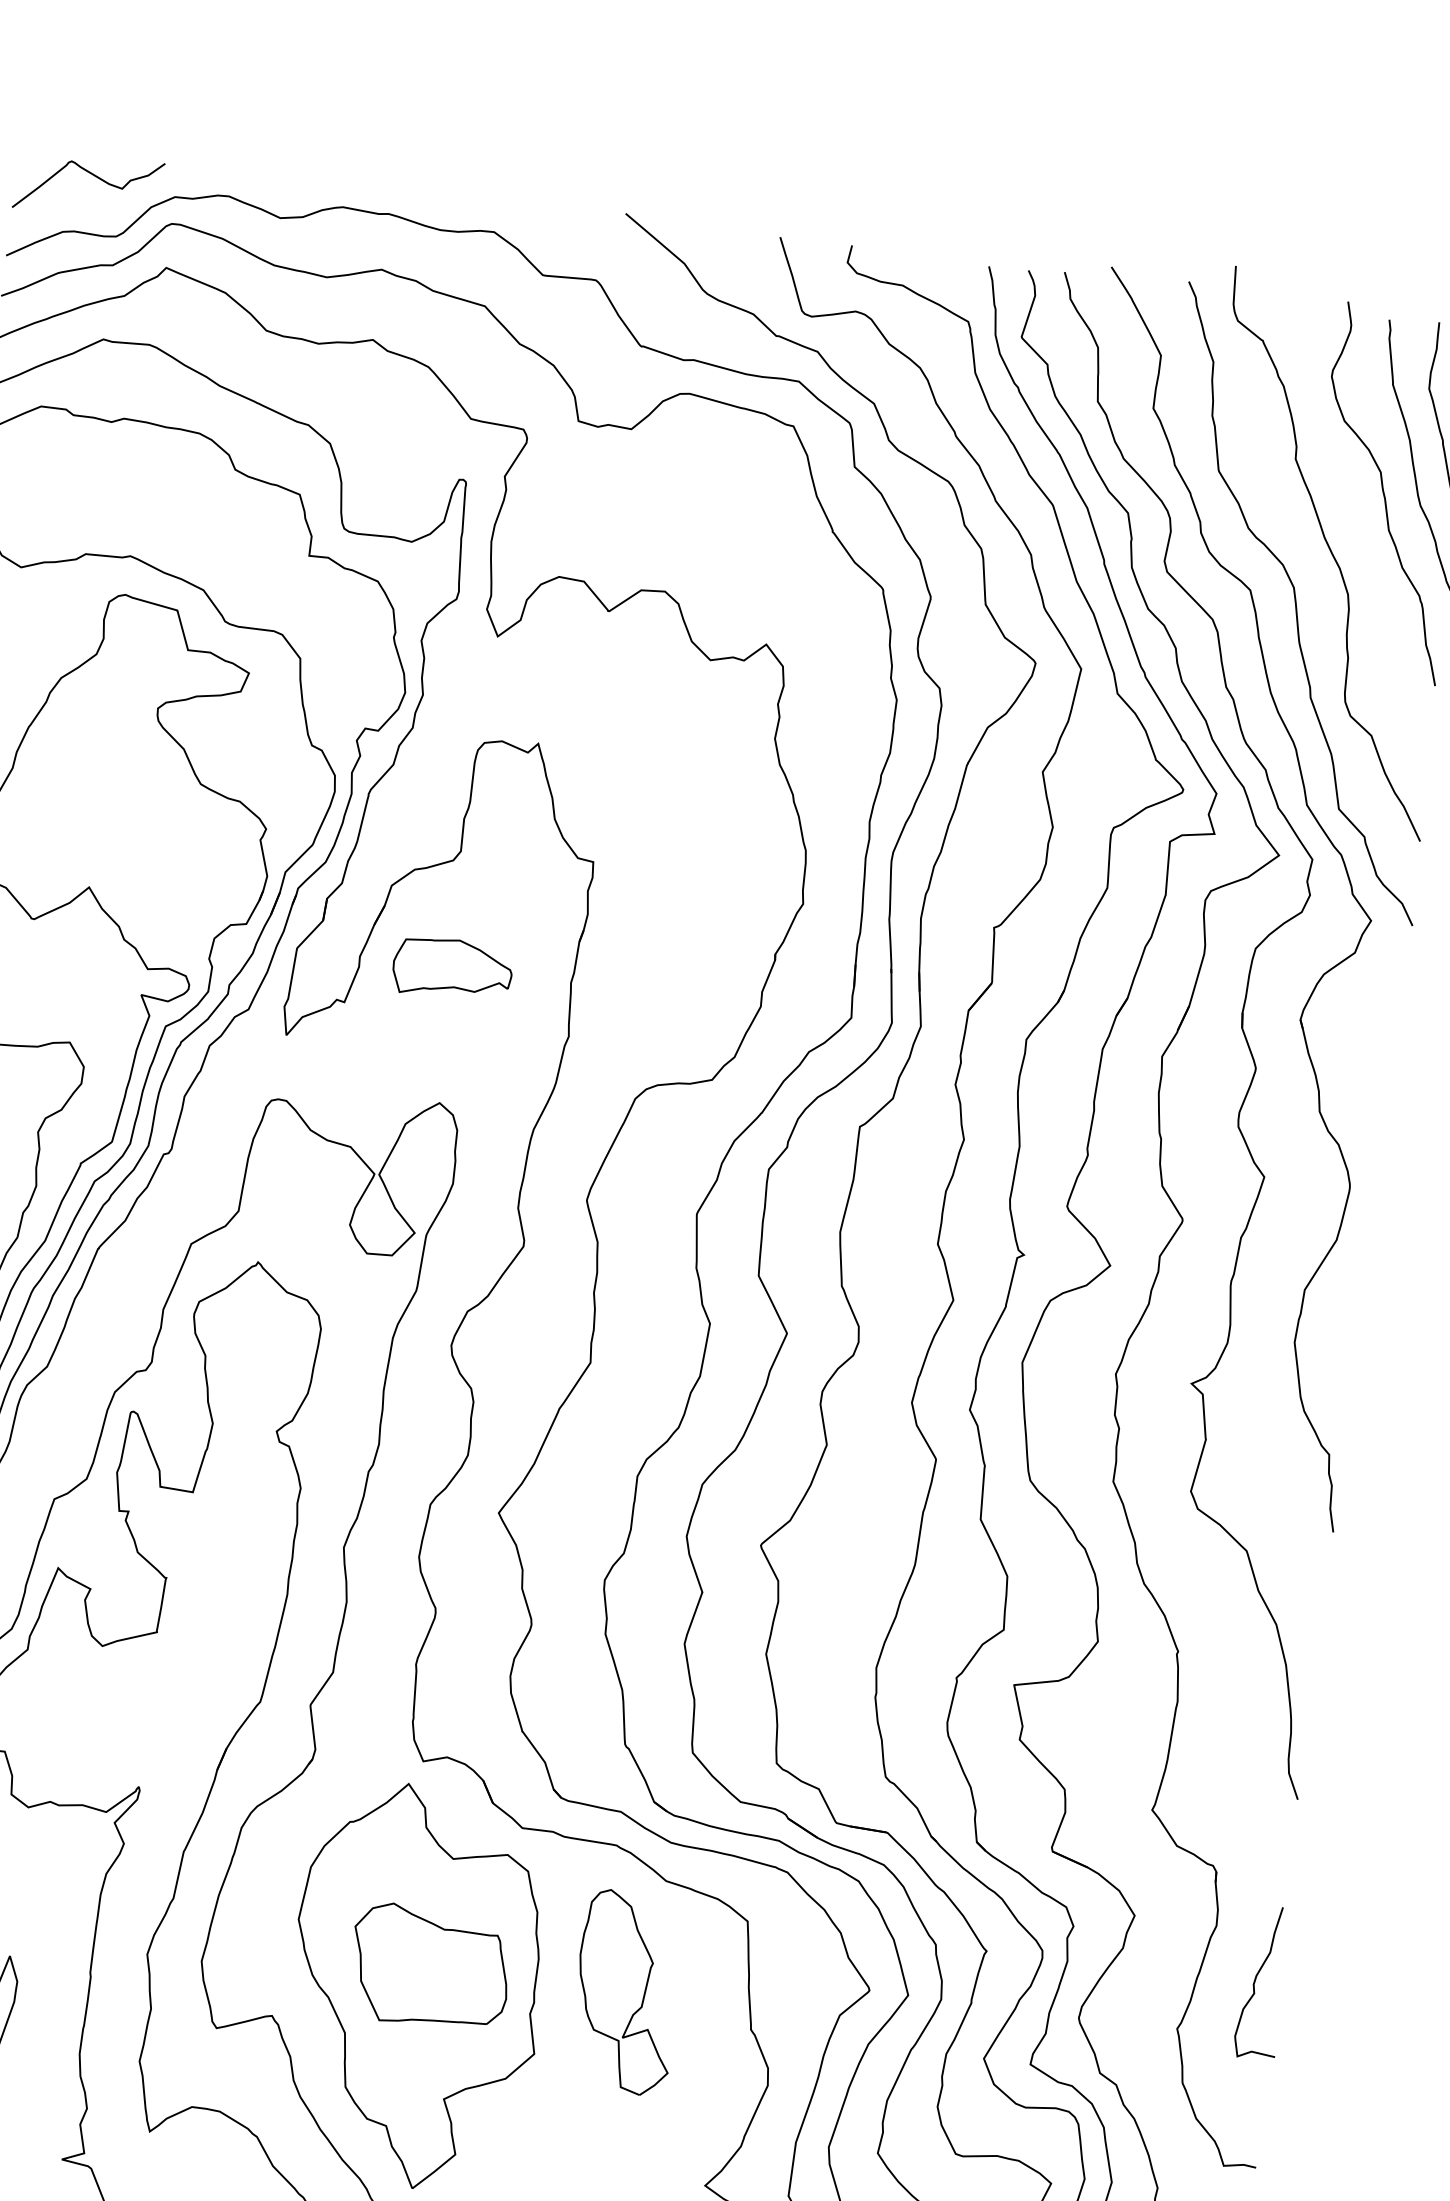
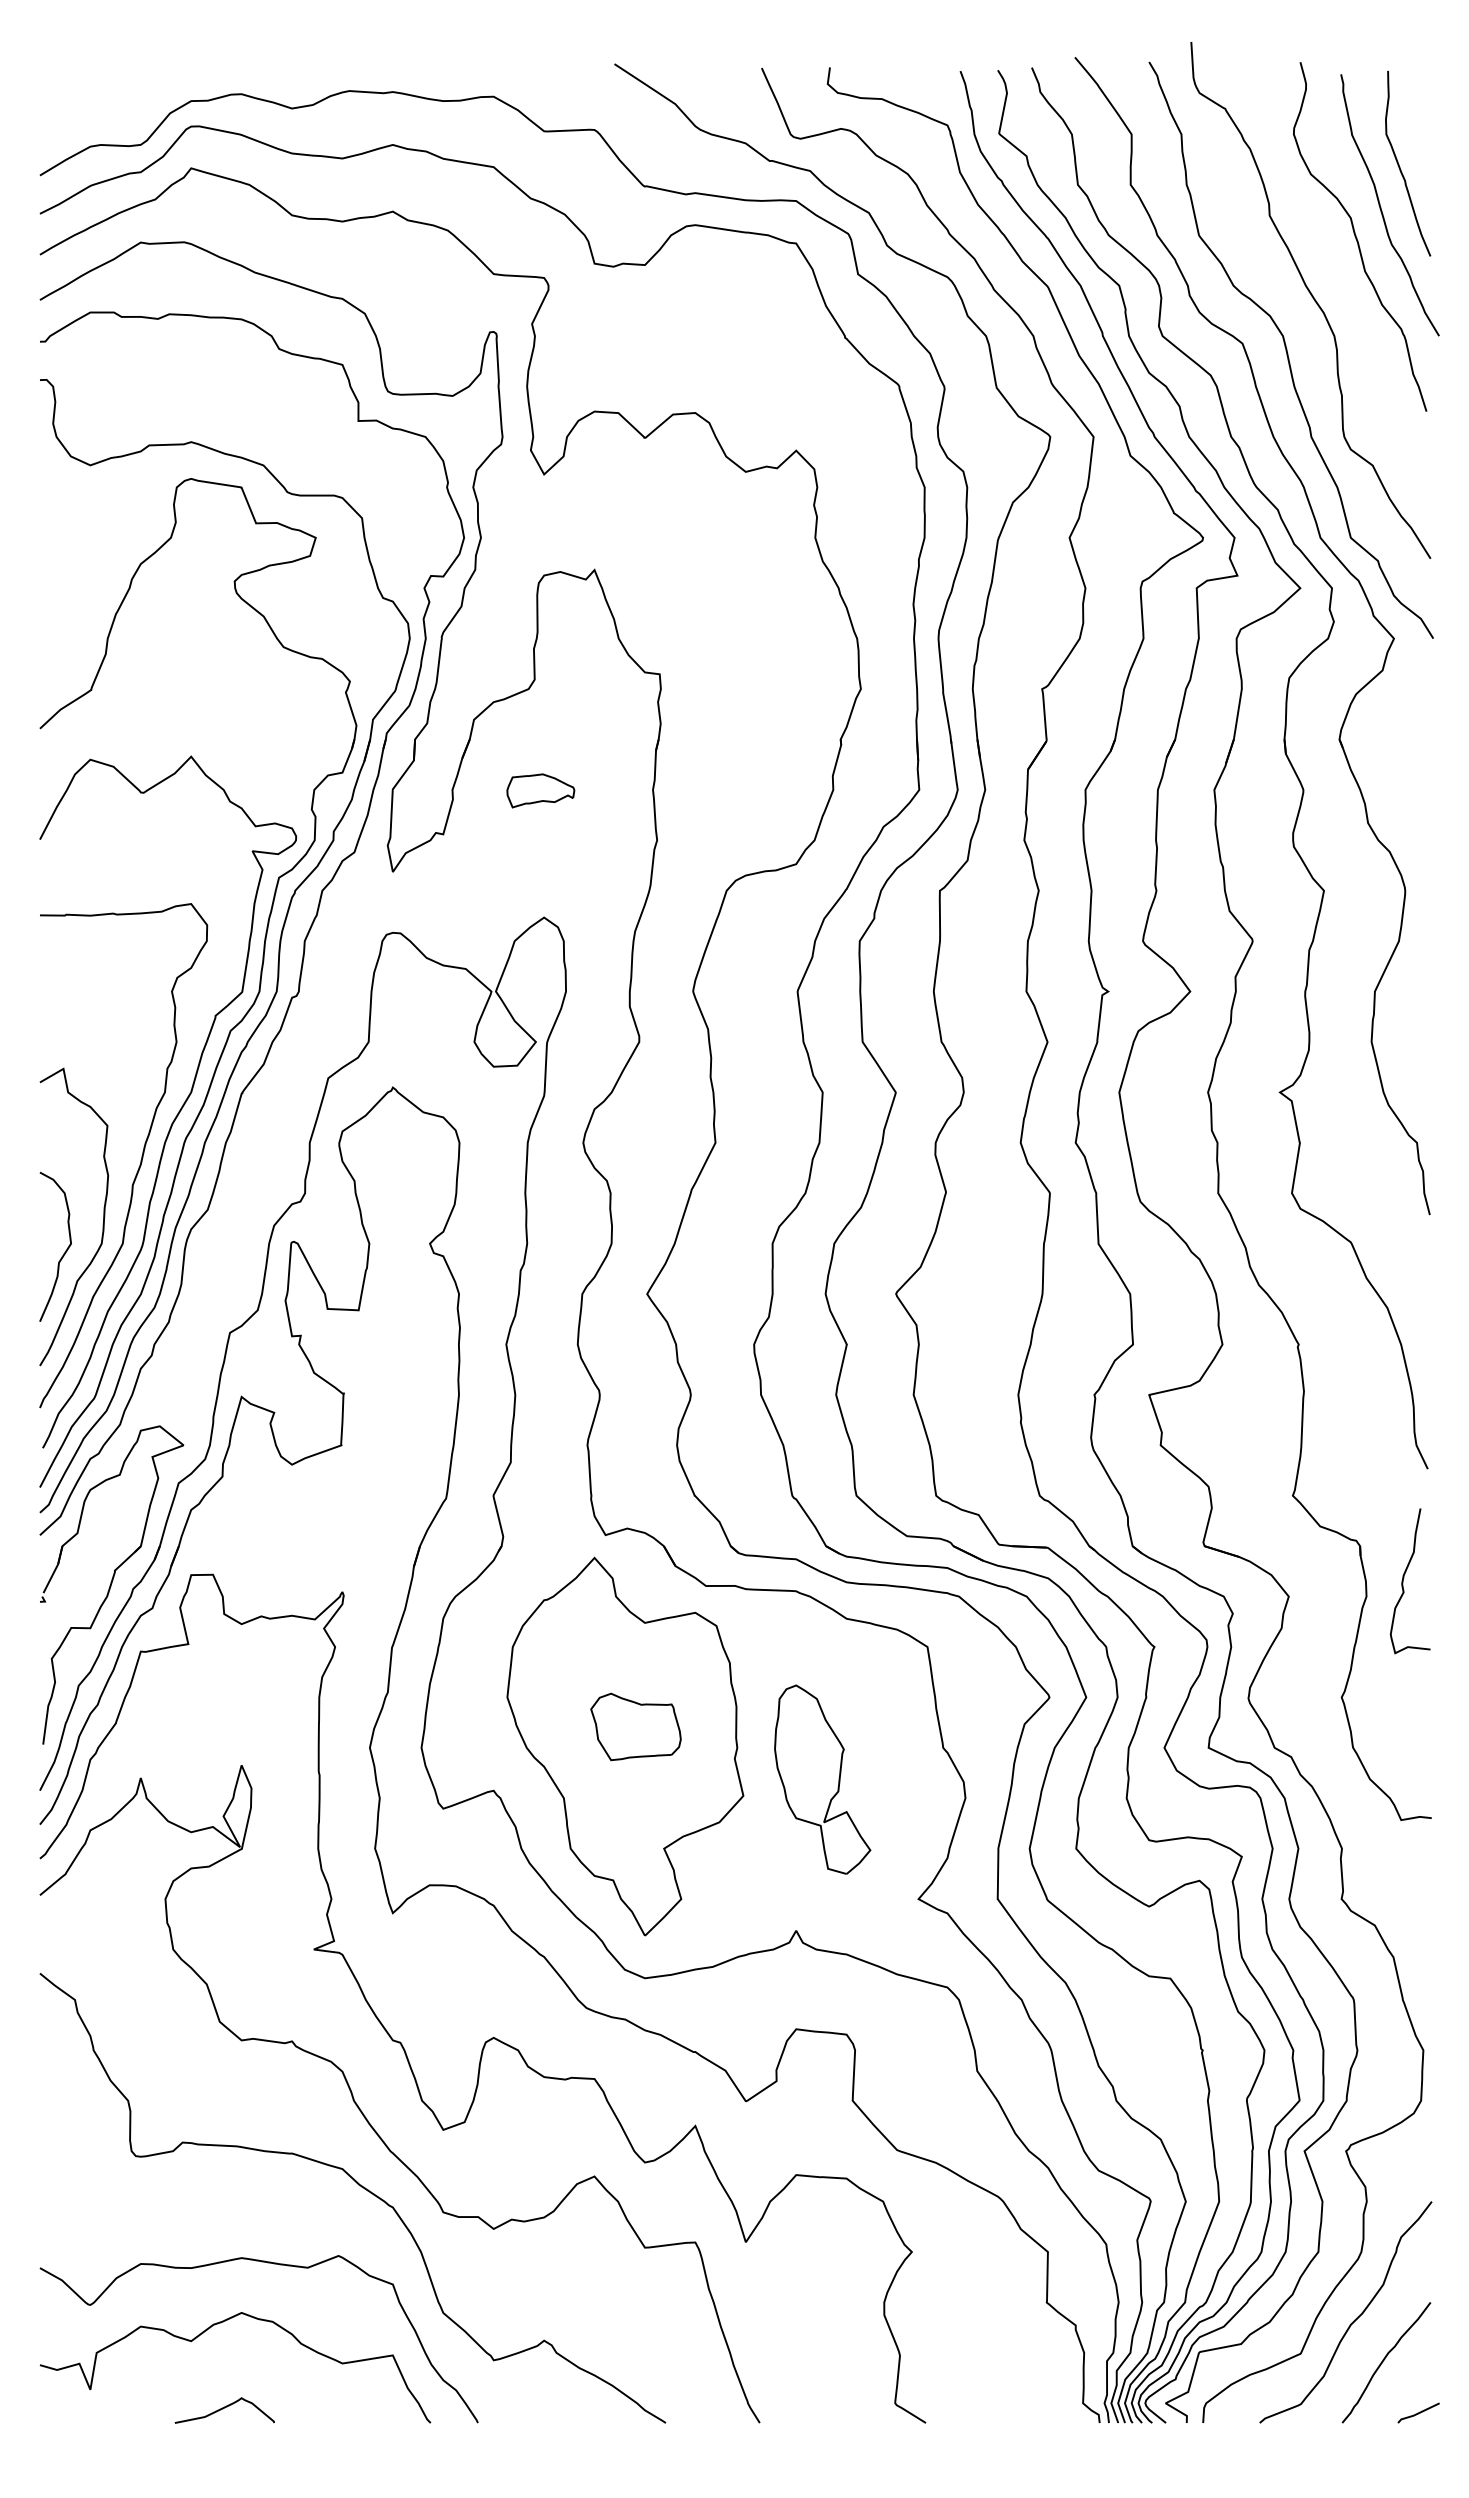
curve: (94, 176) -> (113, 91), removed
part: (452, 968) -> (540, 790), size x0.6
part: (429, 1966) -> (635, 1726), size x0.6
curve: (1256, 1978) -> (1404, 1578), moved
part: (626, 1992) -> (822, 1779), moved

